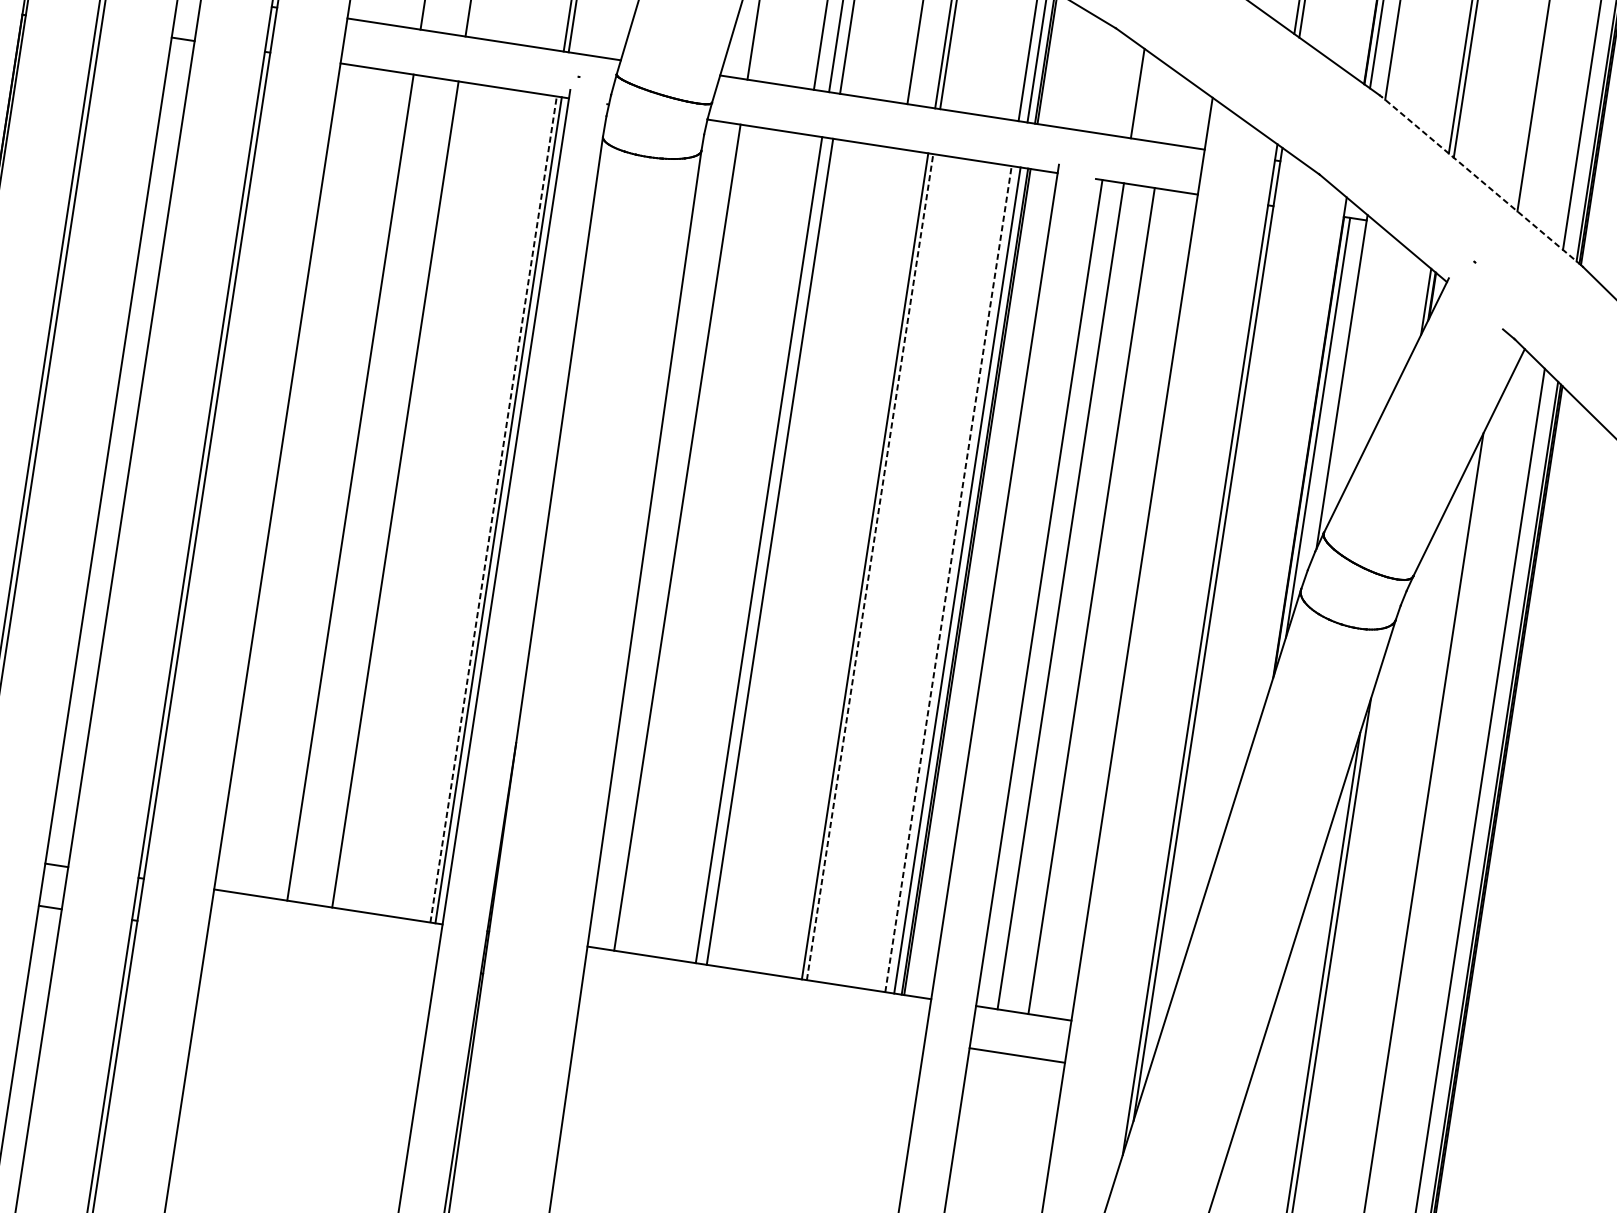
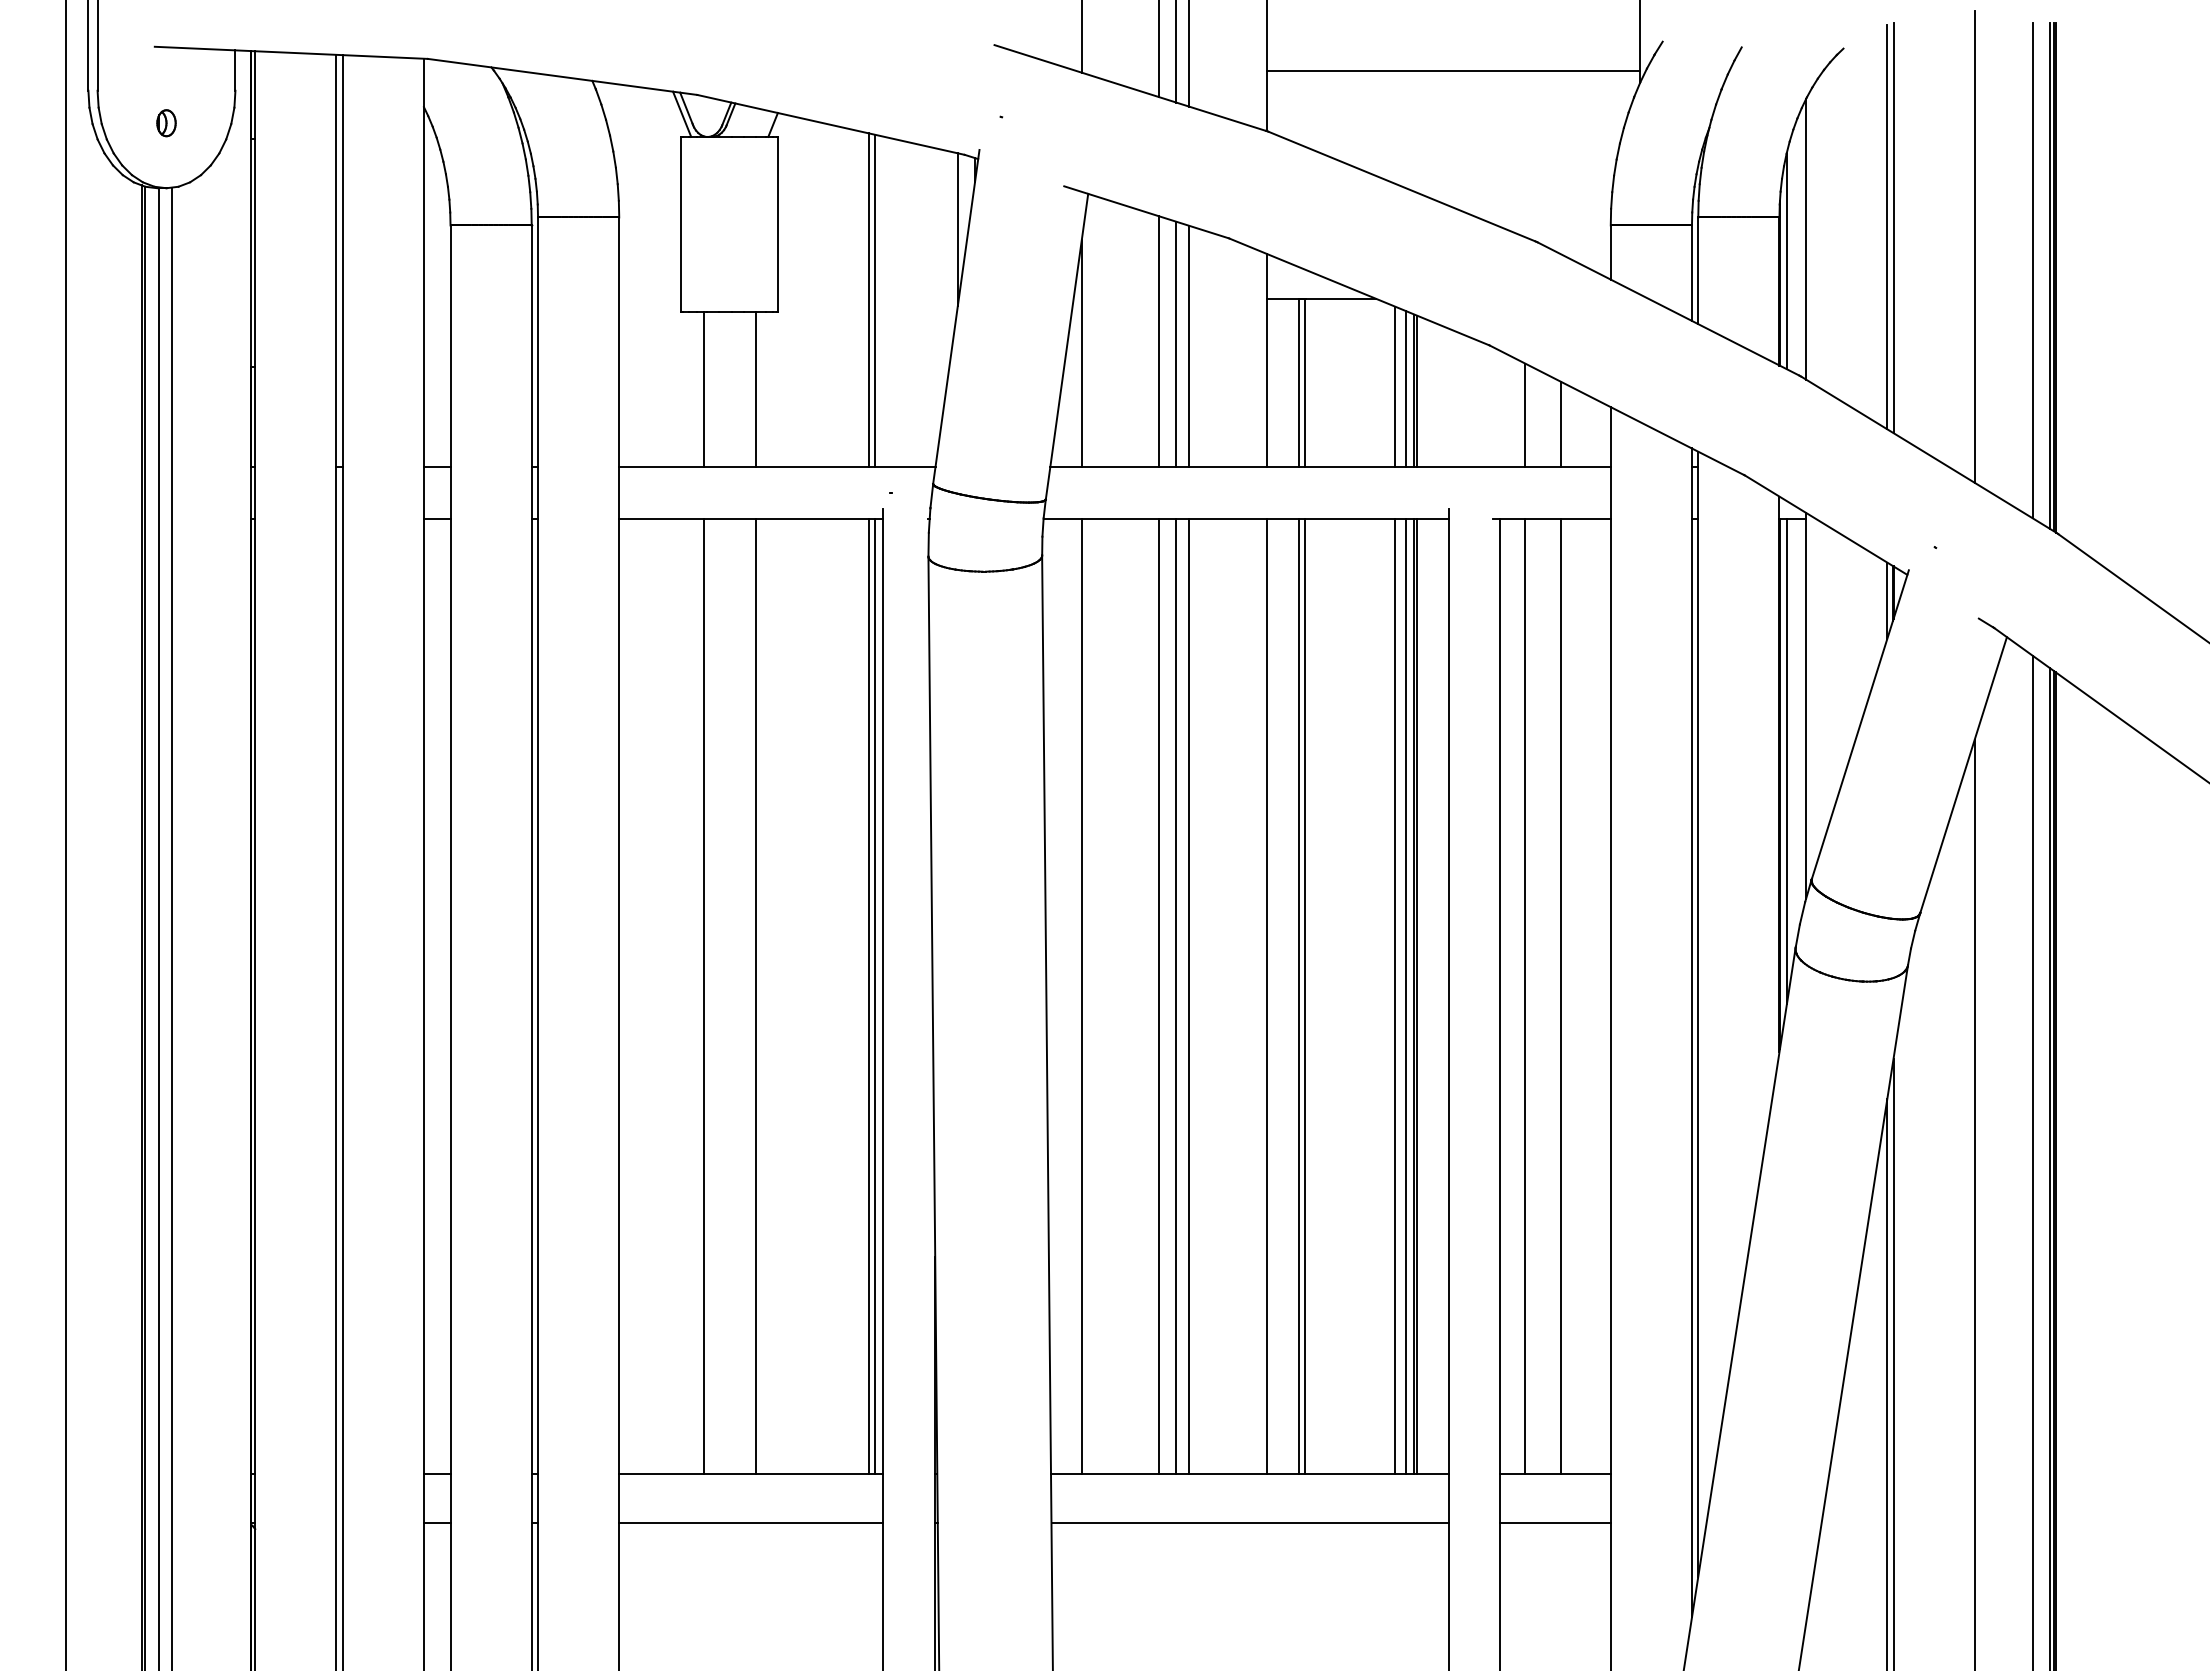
line: (1166, 106) -> (1560, 424), added
line: (1481, 180) -> (1928, 454), dashed -> solid
line: (493, 509) -> (869, 996), dashed -> solid
line: (743, 547) -> (1158, 996), added
line: (837, 561) -> (1266, 996), added
line: (869, 566) -> (1304, 996), dashed -> solid
line: (948, 578) -> (1395, 996), dashed -> solid
line: (322, 949) -> (751, 1523), added
line: (752, 1015) -> (1249, 1523), added

